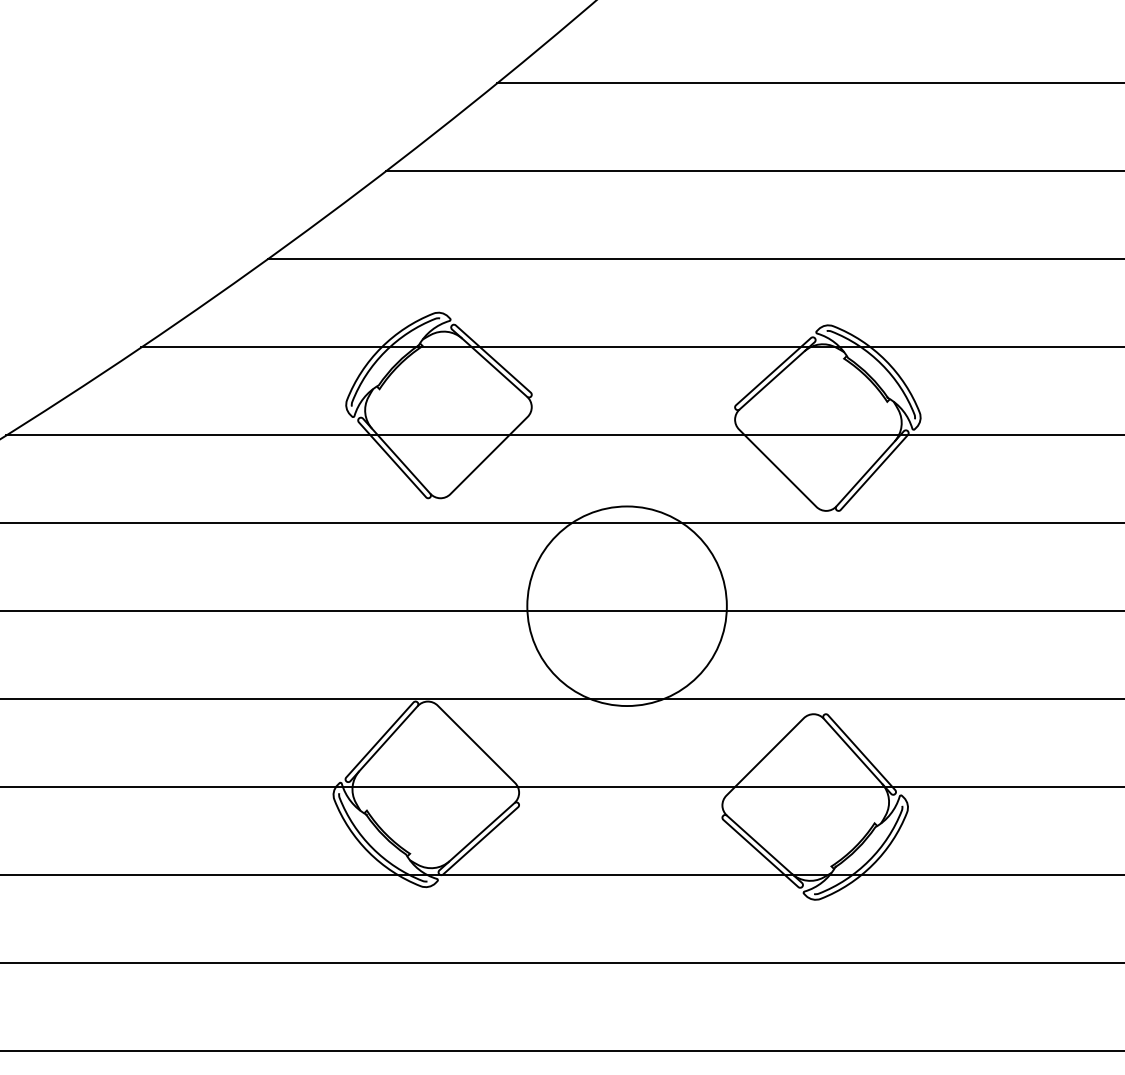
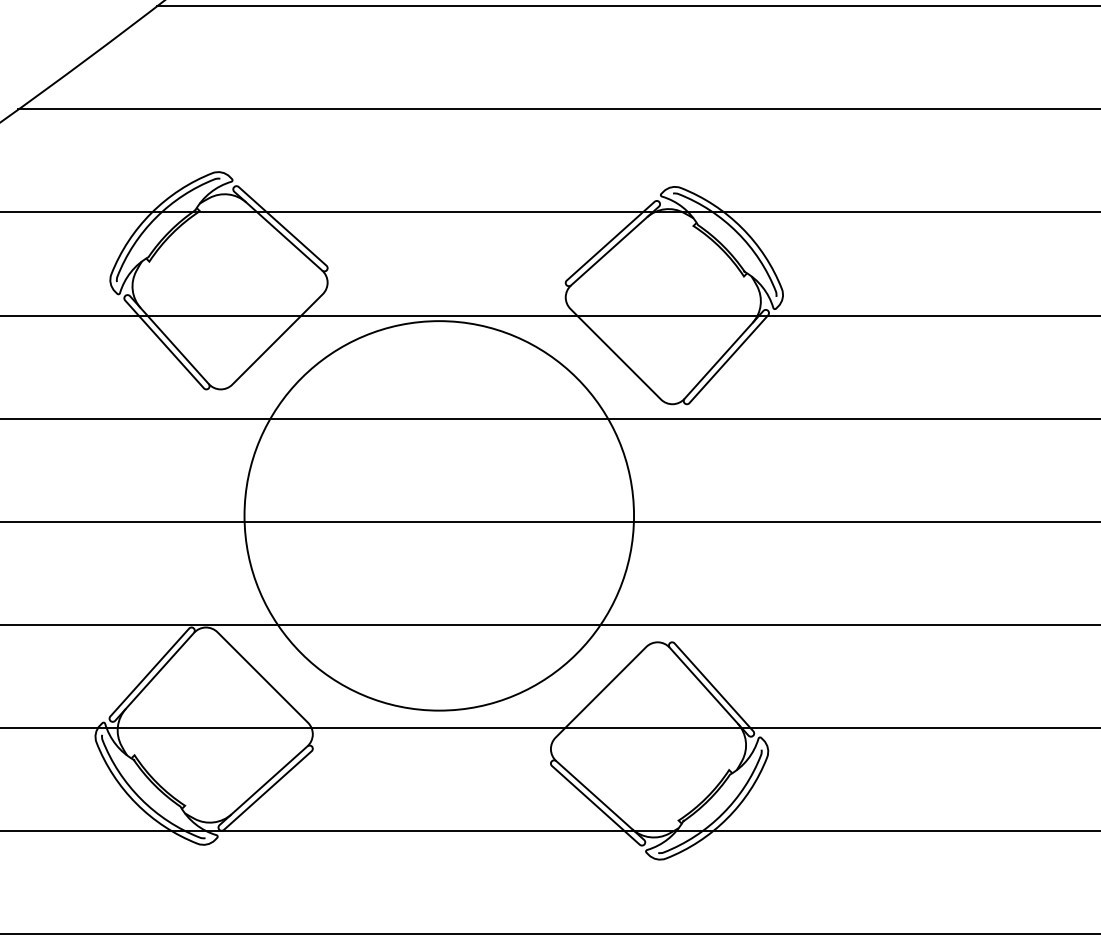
circle: (626, 605) -> (438, 514), size x1.67

